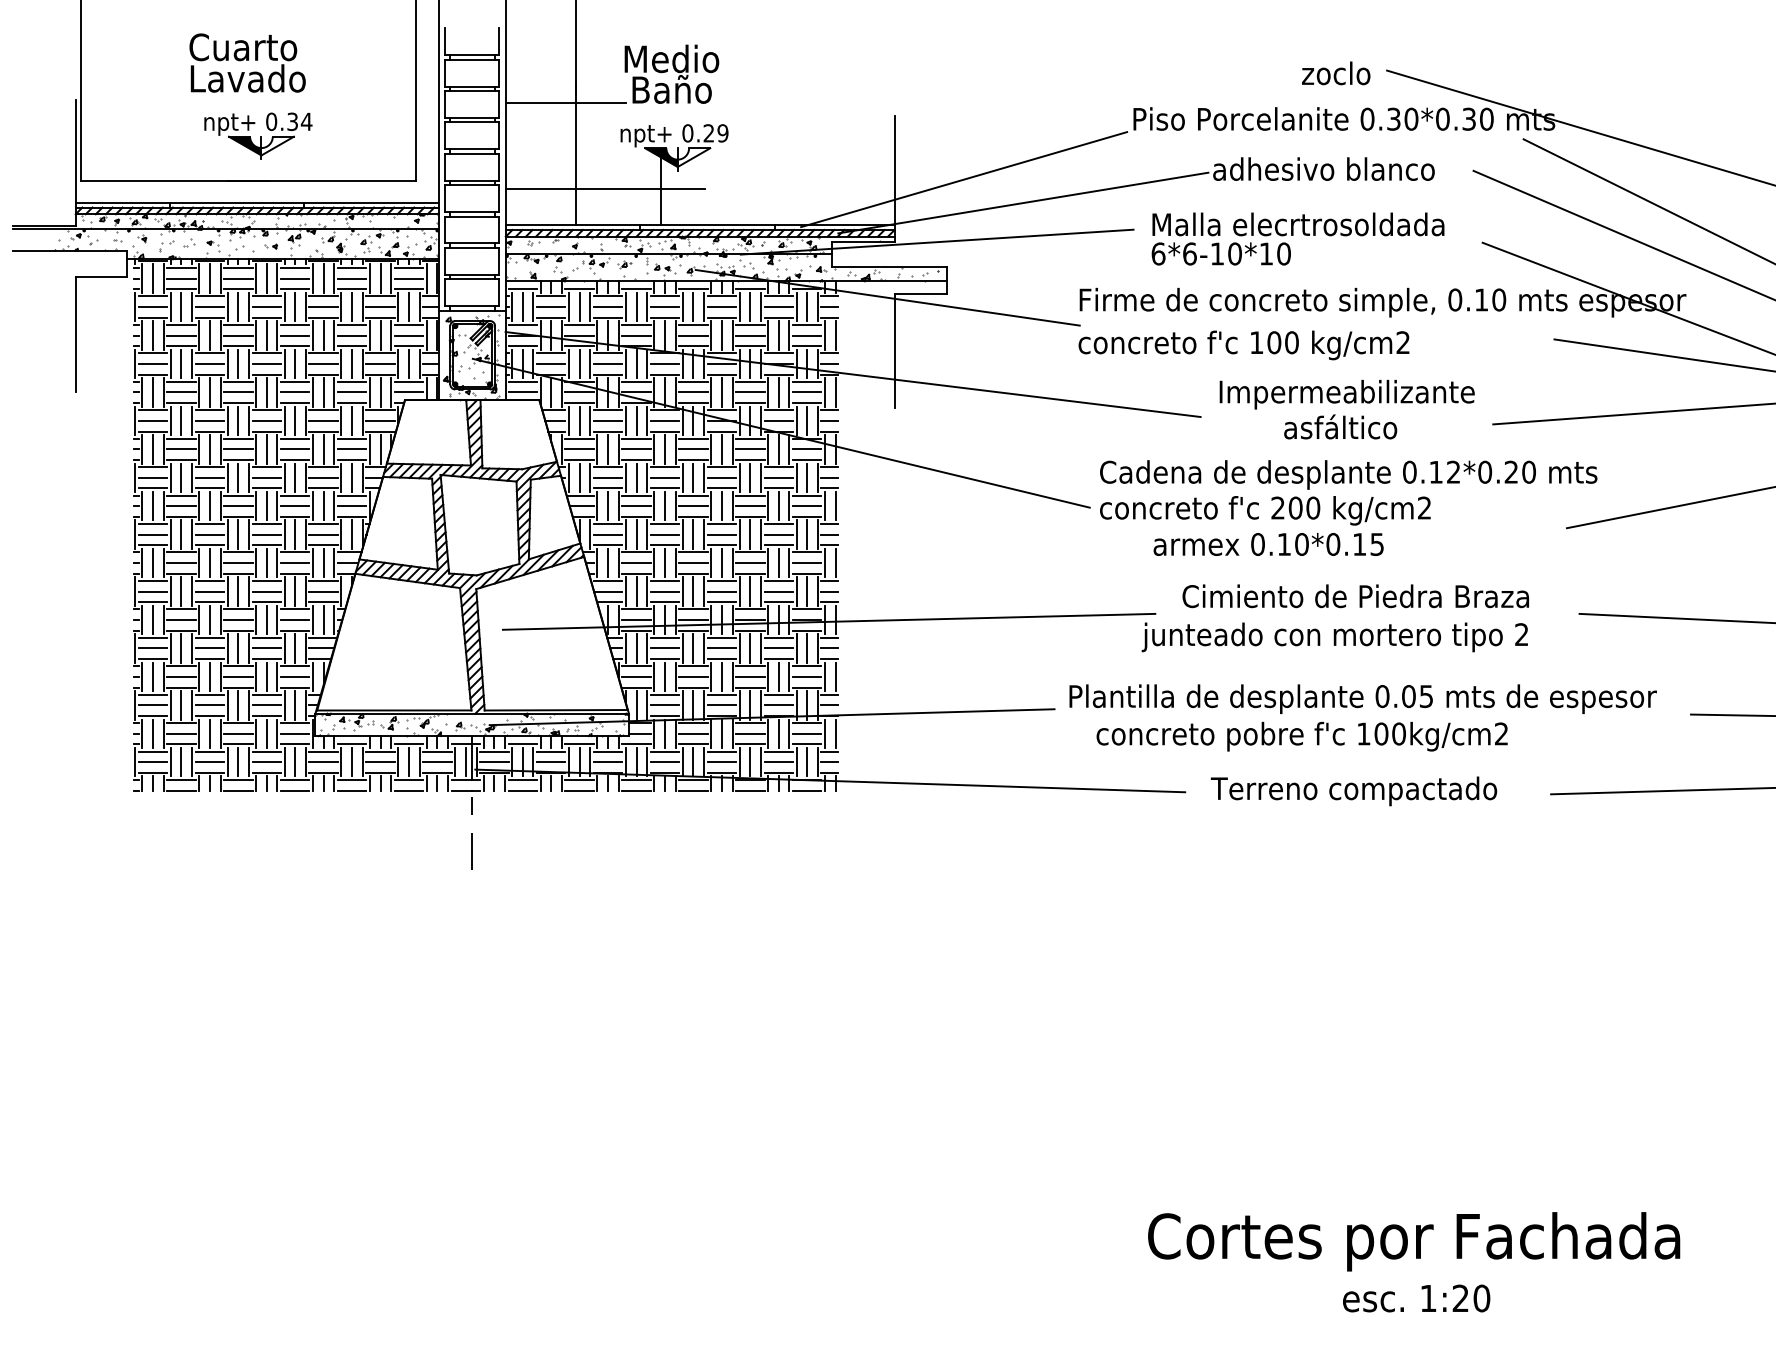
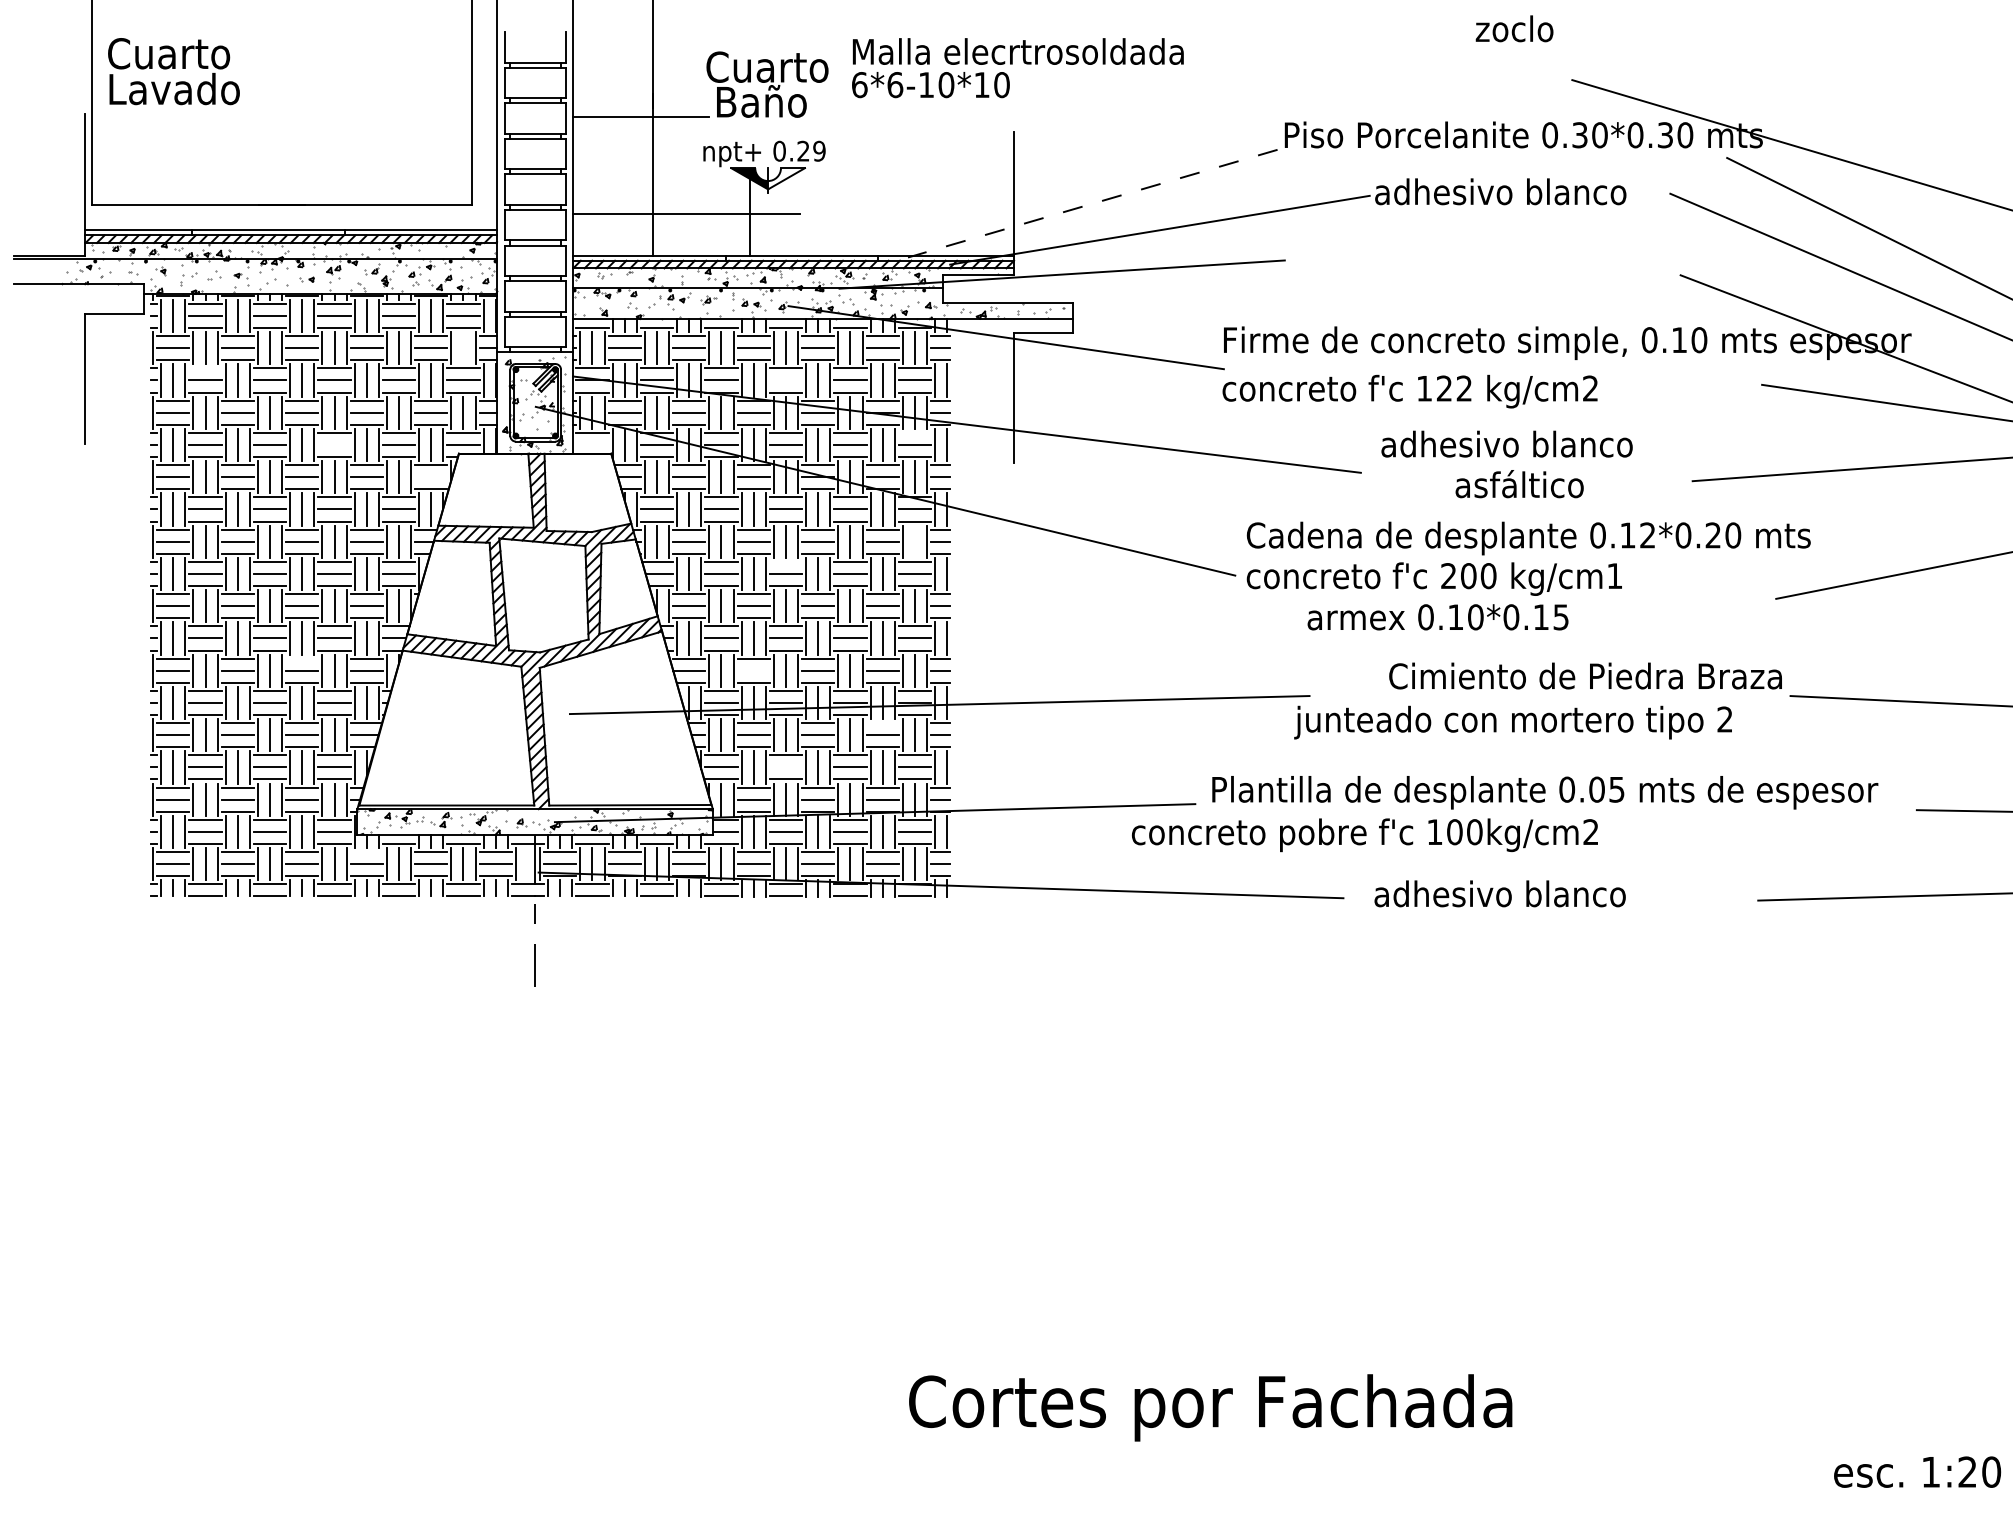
text: (676, 58) -> (766, 66), Medio -> Cuarto
text: (247, 62) -> (173, 70), moved
text: (1336, 73) -> (1514, 28), moved
part: (258, 135) -> (292, 153), removed
line: (964, 179) -> (1093, 203), solid -> dashed
text: (1297, 238) -> (1017, 67), moved
line: (409, 306) -> (464, 347), removed
line: (181, 324) -> (205, 367), removed
line: (693, 335) -> (785, 380), removed
text: (1282, 342) -> (1453, 388), 100 -> 122
line: (807, 381) -> (915, 432), removed
line: (295, 392) -> (334, 445), removed
line: (522, 392) -> (592, 445), removed
text: (1346, 394) -> (1526, 447), Impermeabilizante -> adhesivo blanco
line: (380, 420) -> (431, 476), removed
line: (807, 477) -> (915, 541), removed
line: (693, 495) -> (785, 561), removed
text: (1424, 507) -> (1614, 575), kg/cm2 -> kg/cm1
line: (266, 580) -> (301, 658), removed
line: (664, 591) -> (753, 670), removed
text: (1355, 596) -> (1585, 676), moved
line: (778, 637) -> (882, 722), removed
line: (693, 676) -> (785, 767), removed
text: (1301, 736) -> (1364, 835), moved
line: (323, 751) -> (366, 852), removed
line: (465, 761) -> (527, 863), removed
text: (1353, 791) -> (1534, 897), Terreno compactado -> adhesivo blanco
text: (1414, 1241) -> (1211, 1407), moved
text: (1416, 1298) -> (1917, 1472), moved

